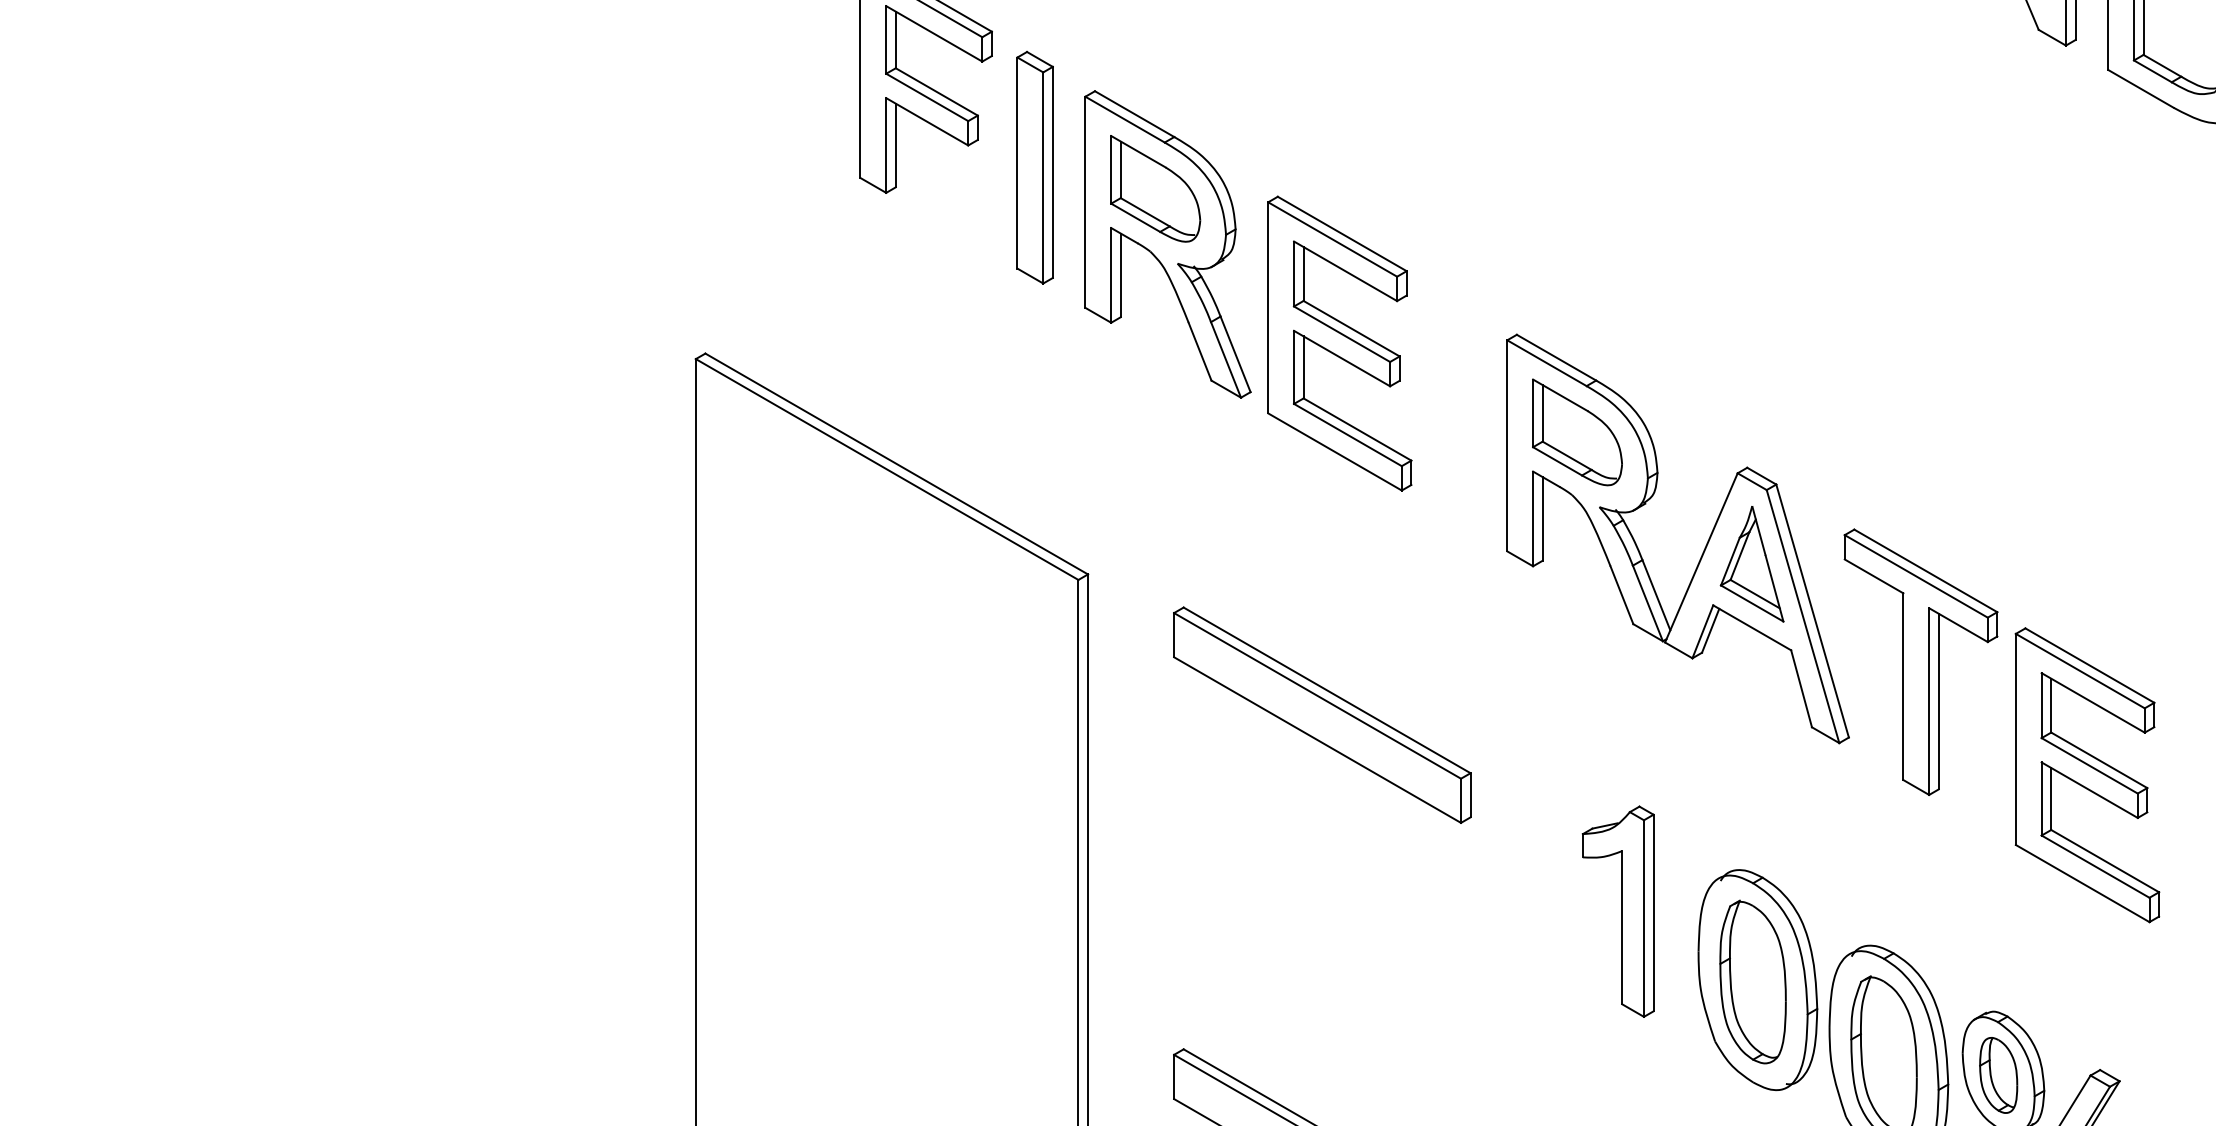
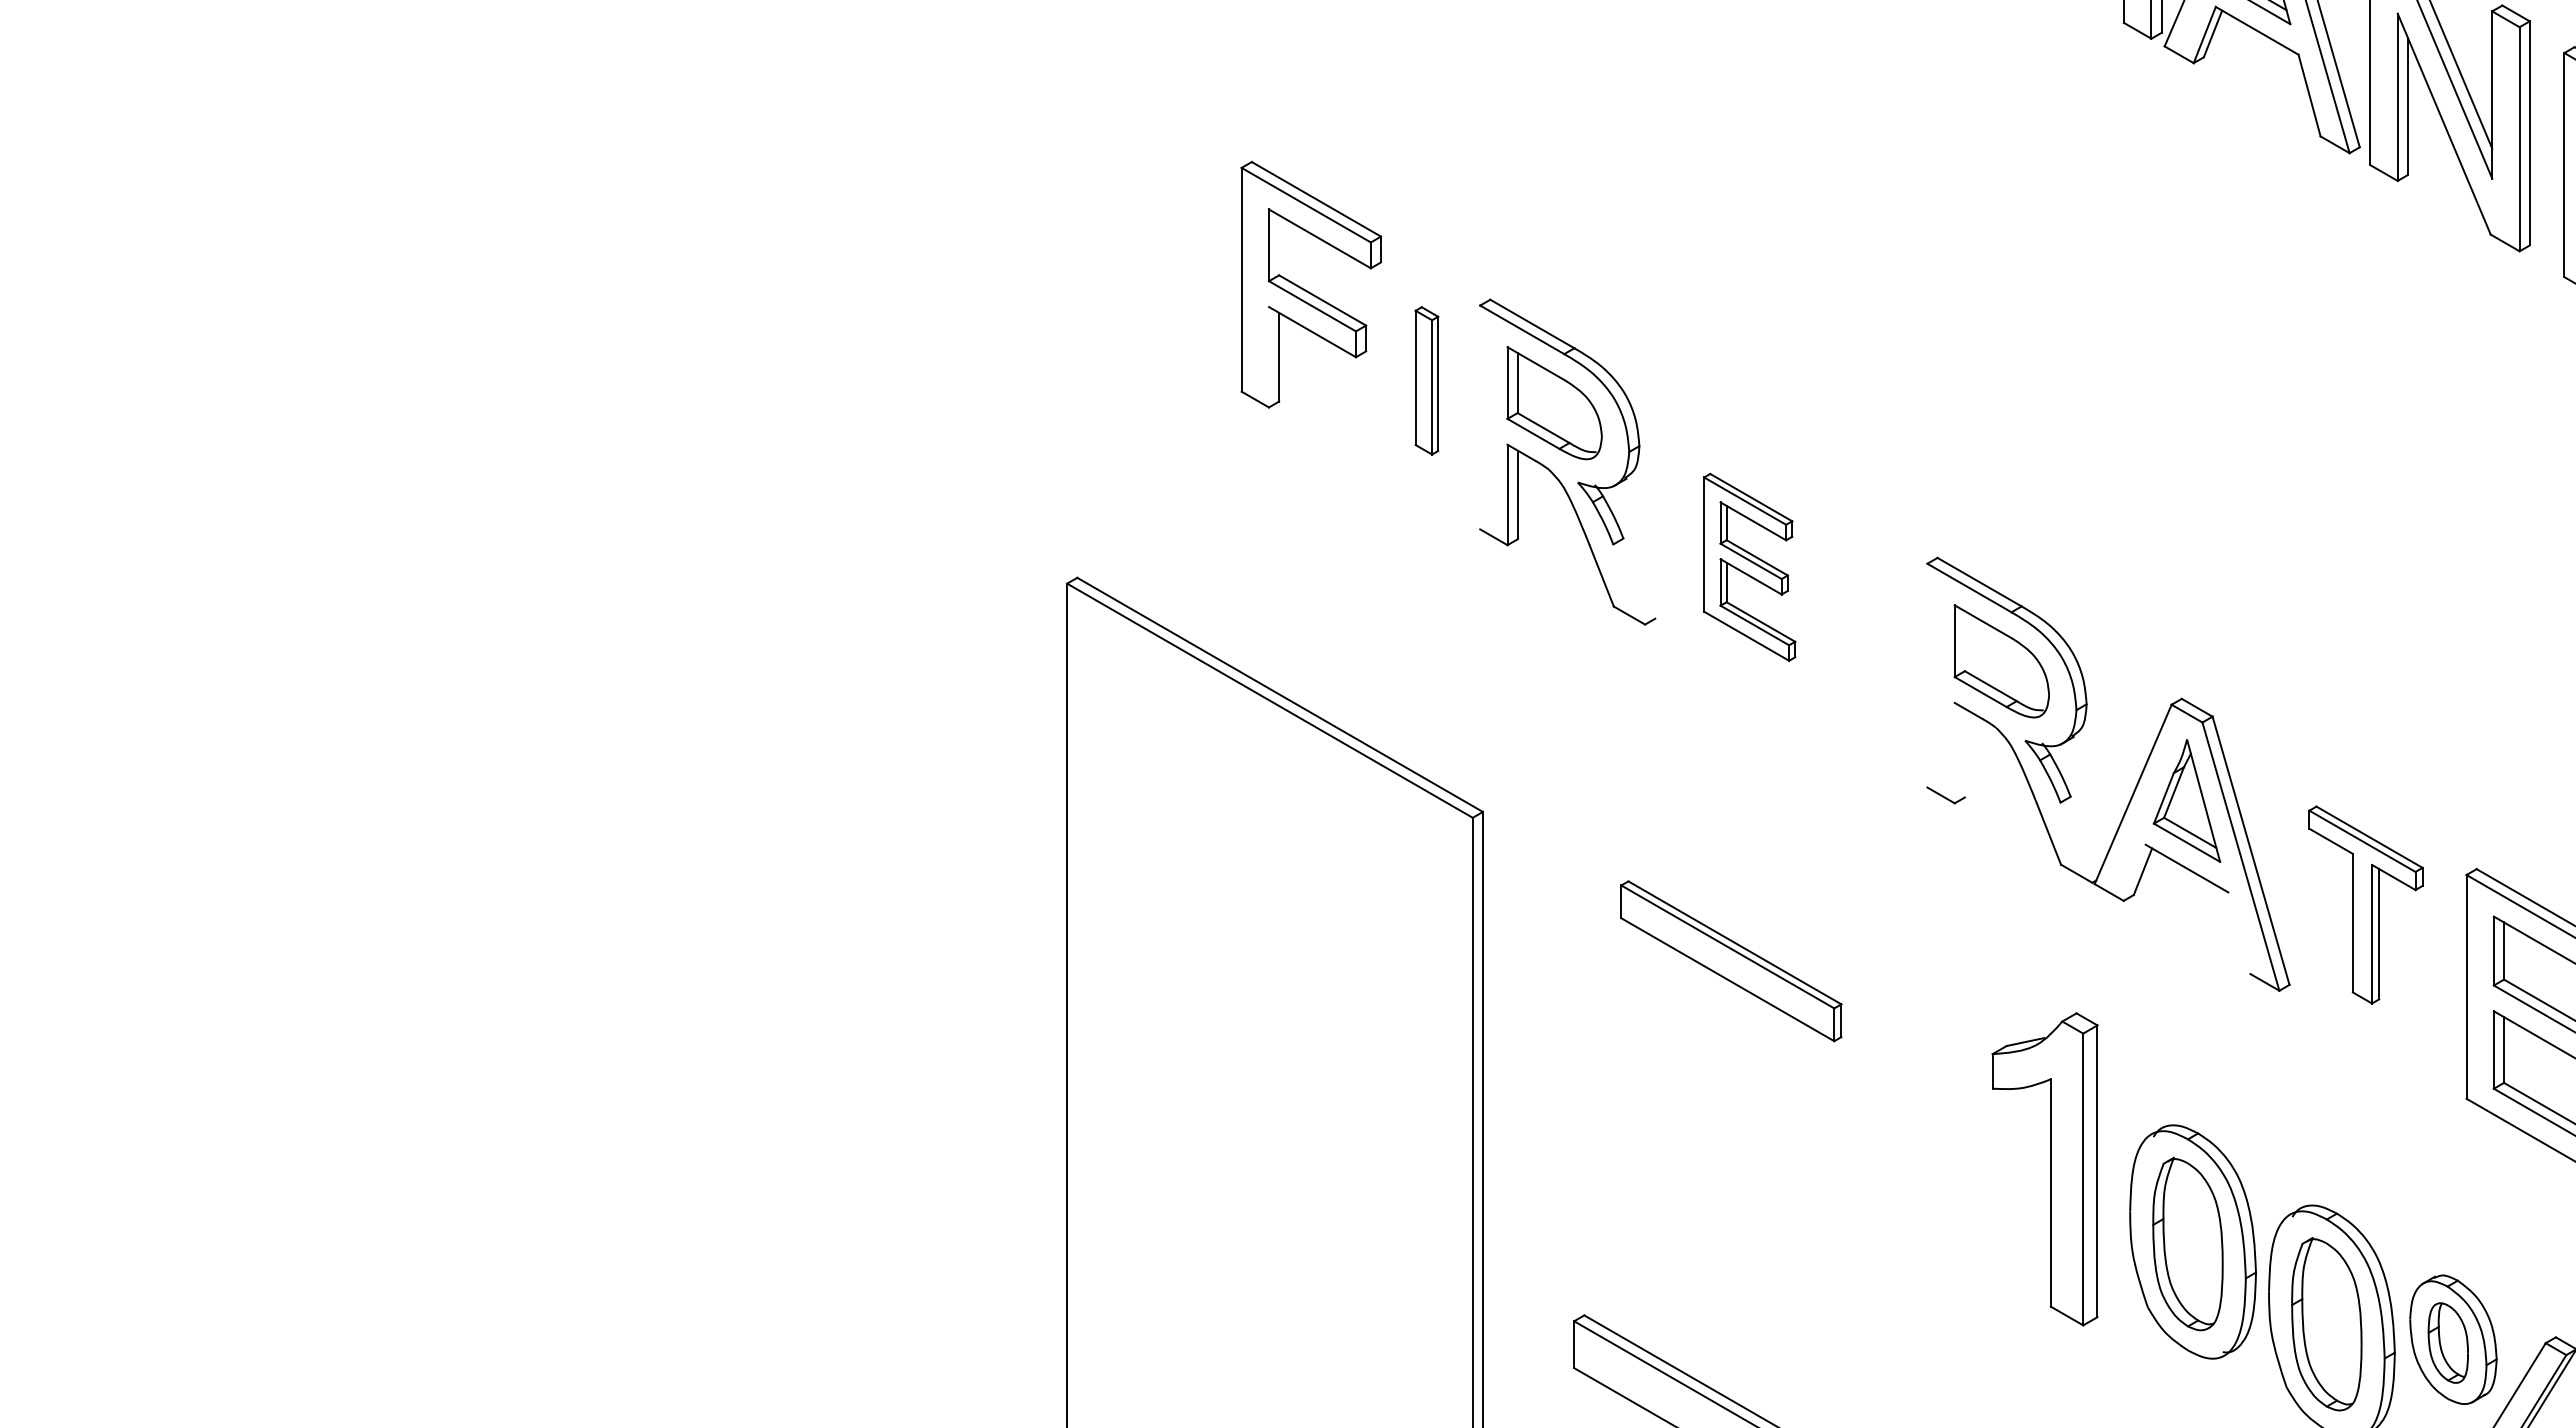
line: (896, 40) -> (1279, 245), removed
line: (886, 145) -> (1269, 357), removed
part: (1034, 167) -> (1426, 380), size x0.6
line: (1085, 202) -> (1480, 417), removed
part: (1339, 343) -> (1749, 567), size x0.6
line: (1235, 354) -> (1639, 578), removed
line: (1226, 359) -> (1629, 584), removed
line: (1542, 413) -> (1964, 641), removed
line: (1507, 445) -> (1927, 675), removed
line: (1532, 518) -> (1954, 752), removed
line: (1542, 518) -> (1964, 752), removed
line: (1656, 594) -> (2085, 833), removed
line: (1647, 603) -> (2076, 842), removed
line: (1702, 631) -> (2134, 872), removed
part: (1920, 661) -> (2365, 904), size x0.7
line: (1801, 689) -> (2239, 933), removed
part: (1322, 715) -> (1731, 961), size x0.7
part: (1617, 911) -> (2044, 1169), size x1.4

